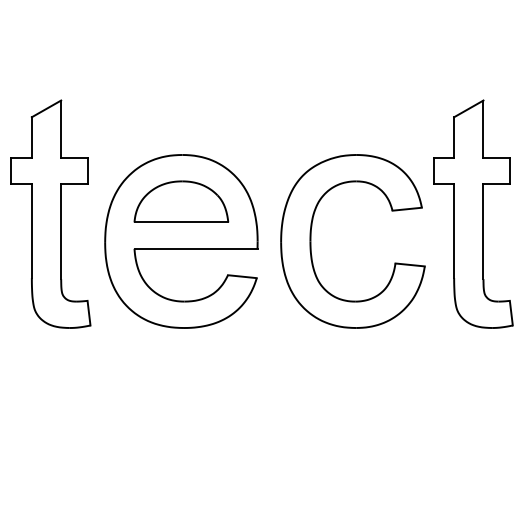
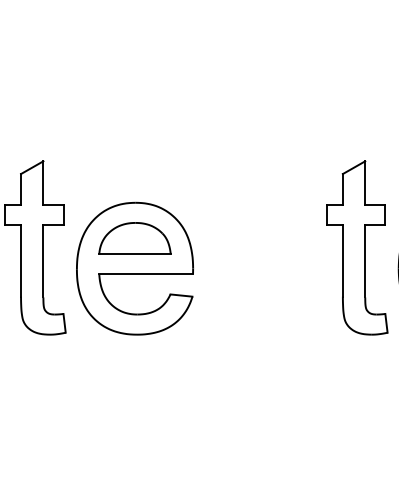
part: (311, 241) -> (234, 268), removed

